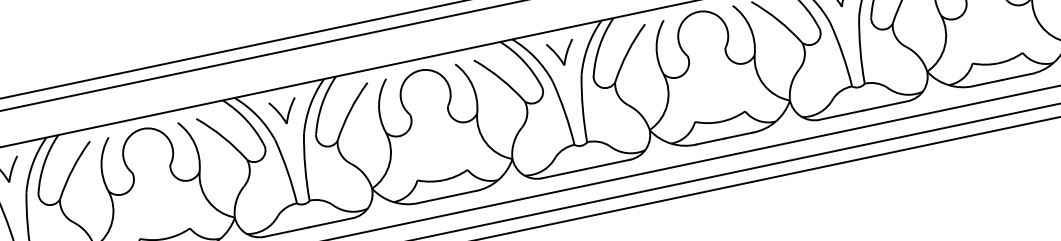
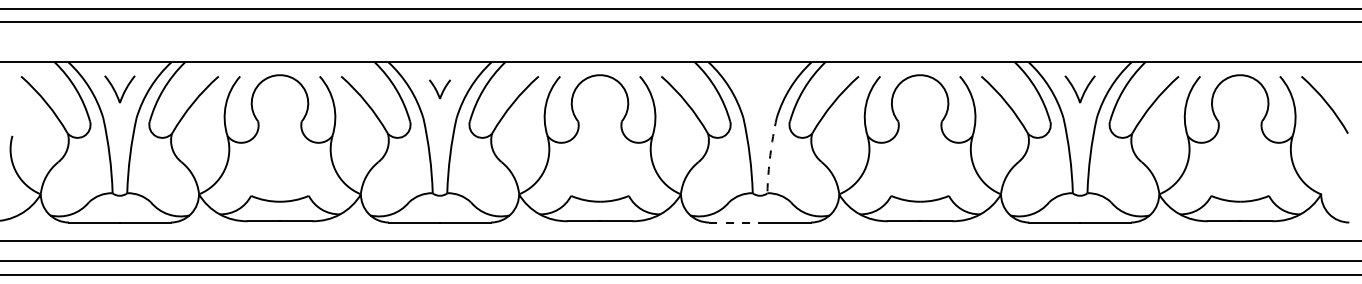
part: (561, 53) -> (759, 89), removed
arc: (582, 108) -> (770, 155), solid -> dashed
part: (283, 112) -> (439, 89), size x0.7
line: (564, 173) -> (735, 222), solid -> dashed

